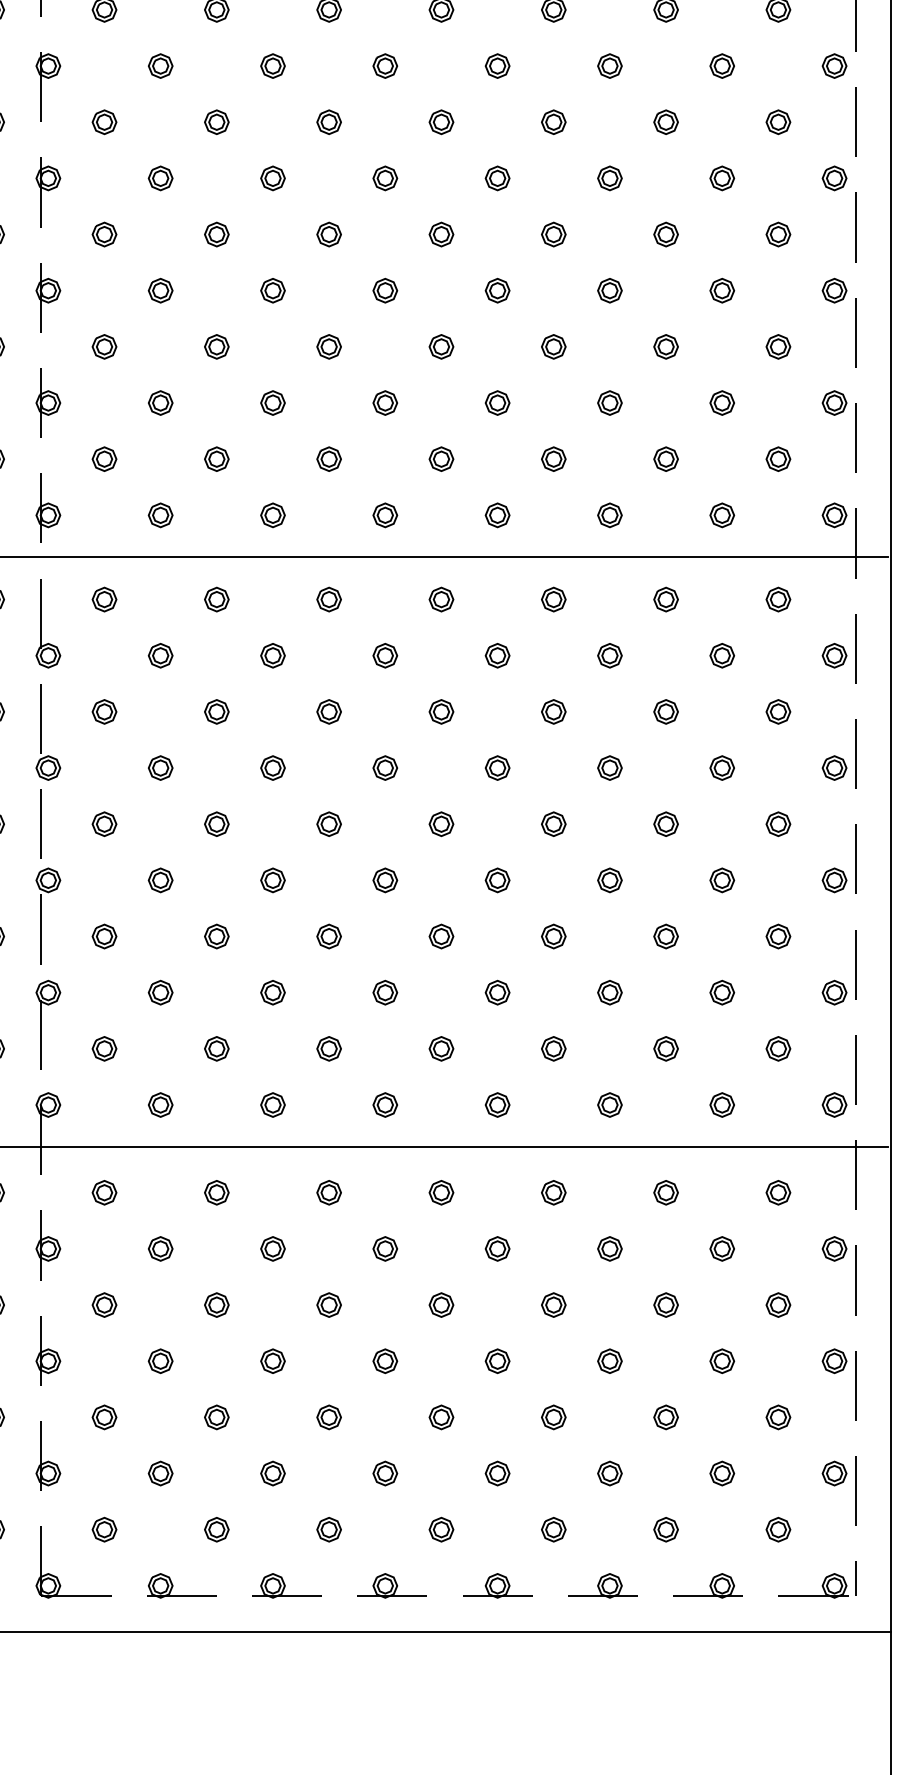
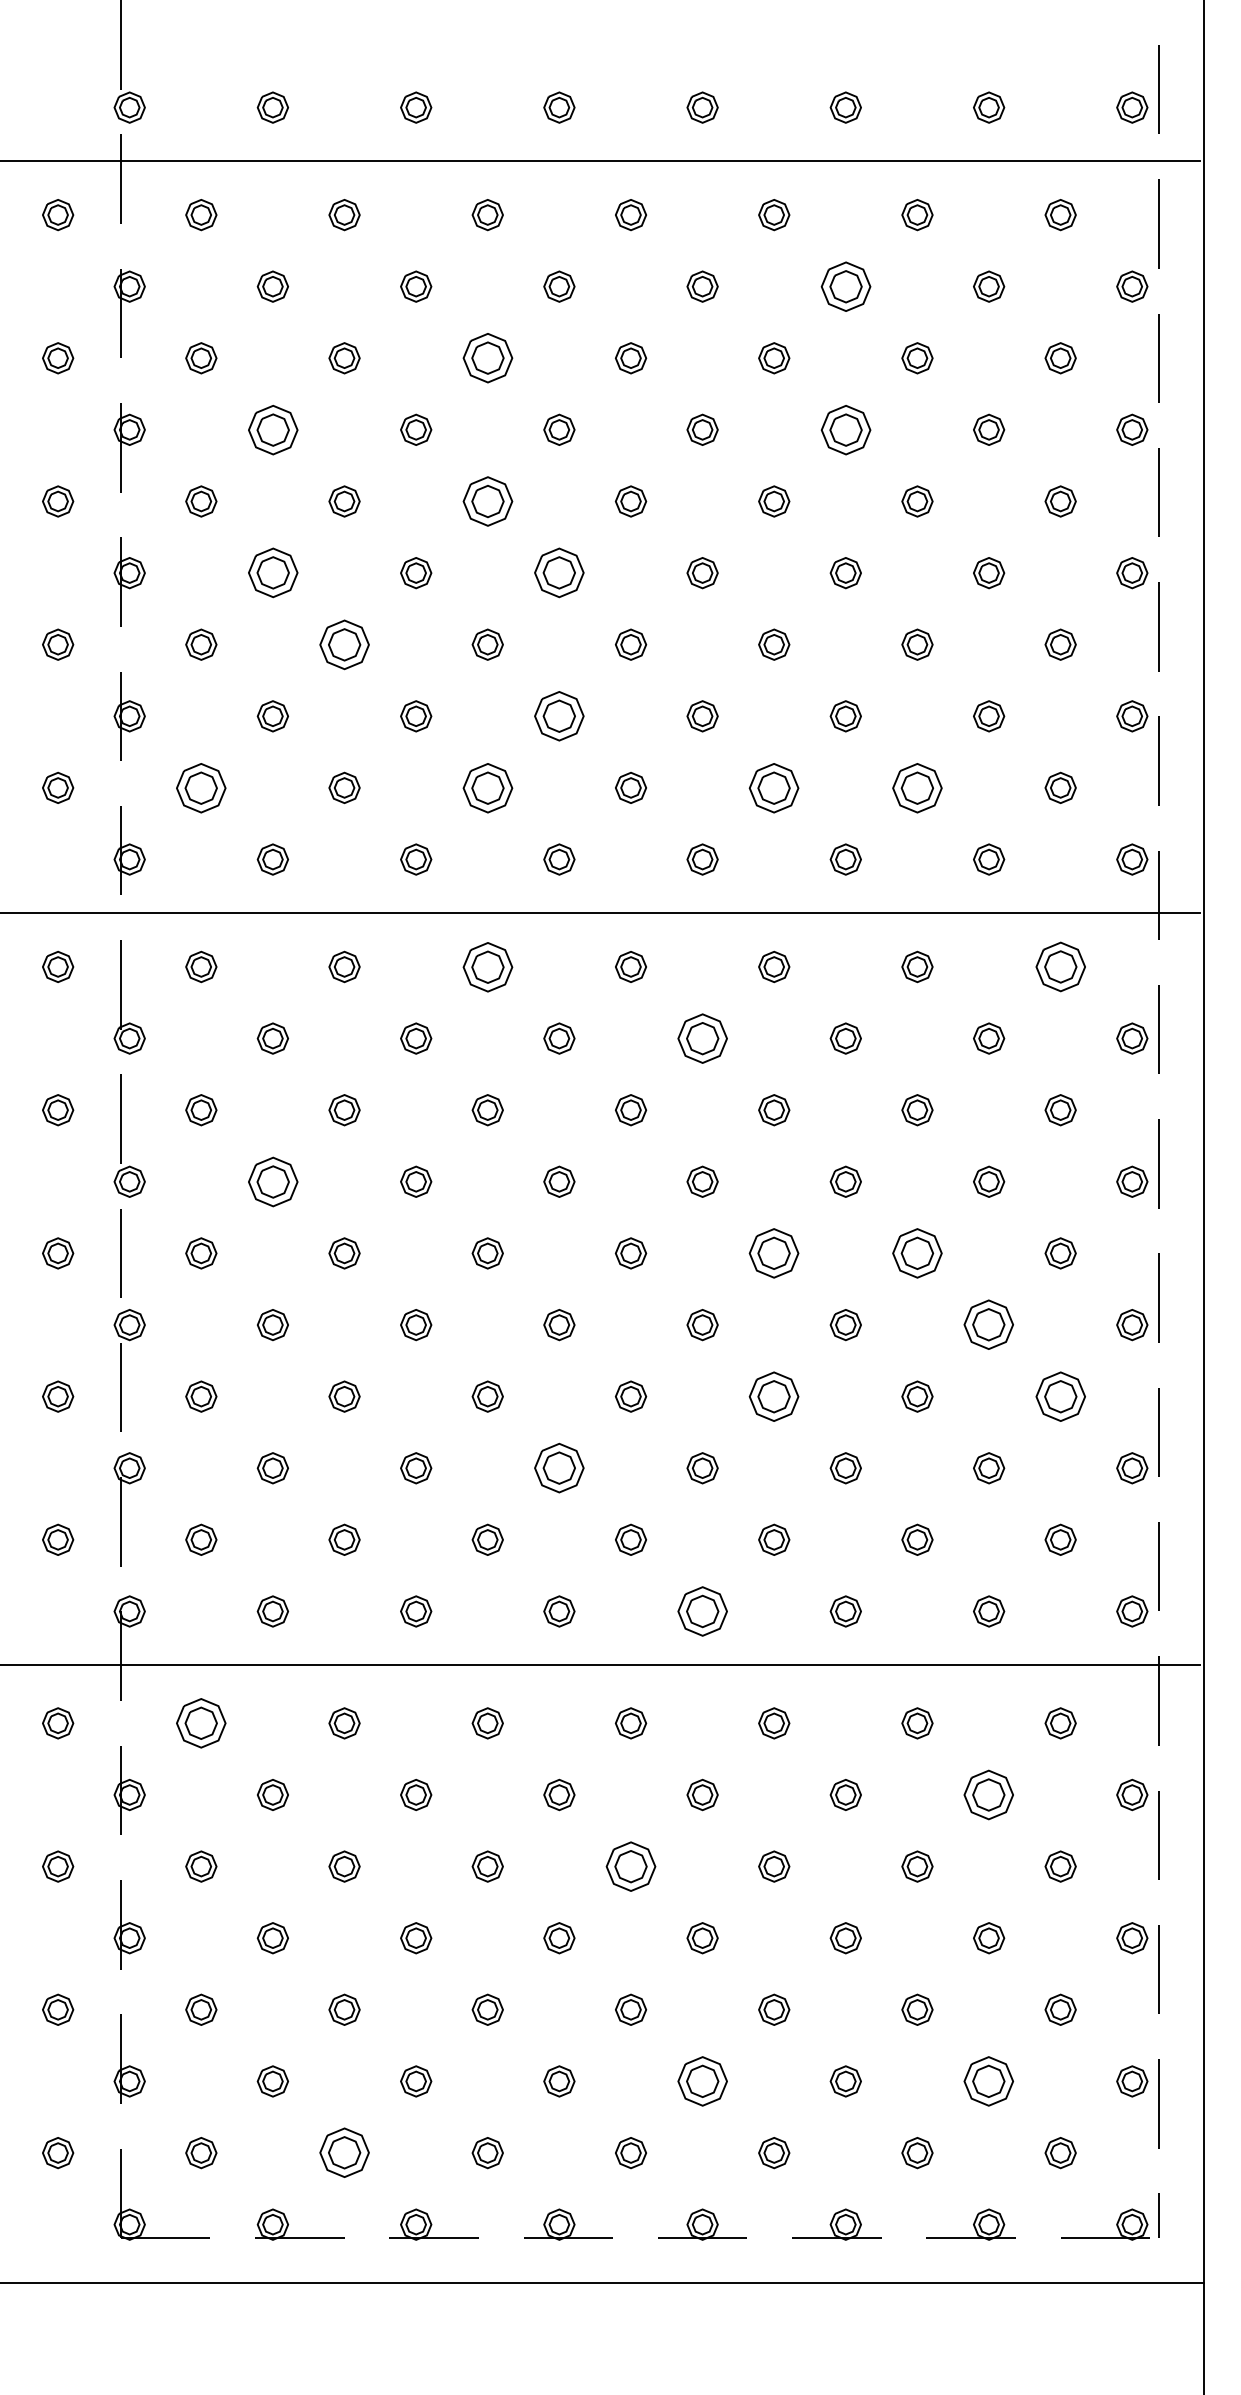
part: (609, 65) -> (845, 286), size x1.6
part: (328, 122) -> (487, 358), size x1.6
part: (160, 178) -> (272, 429), size x1.6
part: (609, 178) -> (845, 429), size x1.6
part: (328, 234) -> (487, 501), size x1.6
part: (160, 291) -> (272, 573), size x1.6
part: (385, 291) -> (559, 573), size x1.6
part: (216, 346) -> (344, 644), size x1.6
part: (385, 403) -> (559, 716), size x1.6
part: (104, 458) -> (201, 787), size x1.6
part: (328, 458) -> (487, 787), size x1.6
part: (554, 458) -> (774, 787), size x1.6
part: (666, 458) -> (917, 787), size x1.6
part: (328, 599) -> (487, 966), size x1.6
part: (778, 599) -> (1060, 966), size x1.6
part: (497, 655) -> (702, 1038), size x1.6
part: (160, 767) -> (272, 1181), size x1.6
part: (554, 824) -> (774, 1253), size x1.6
part: (666, 824) -> (917, 1253), size x1.6
part: (722, 880) -> (989, 1325), size x1.6
part: (554, 936) -> (774, 1396), size x1.6
part: (778, 936) -> (1060, 1396), size x1.6
part: (385, 992) -> (559, 1468), size x1.6
part: (497, 1105) -> (702, 1611), size x1.6
part: (104, 1192) -> (201, 1723), size x1.6
part: (722, 1248) -> (989, 1794), size x1.6
part: (441, 1305) -> (630, 1866), size x1.6
part: (497, 1473) -> (702, 2081), size x1.6
part: (722, 1473) -> (989, 2081), size x1.6
part: (216, 1530) -> (344, 2153), size x1.6

